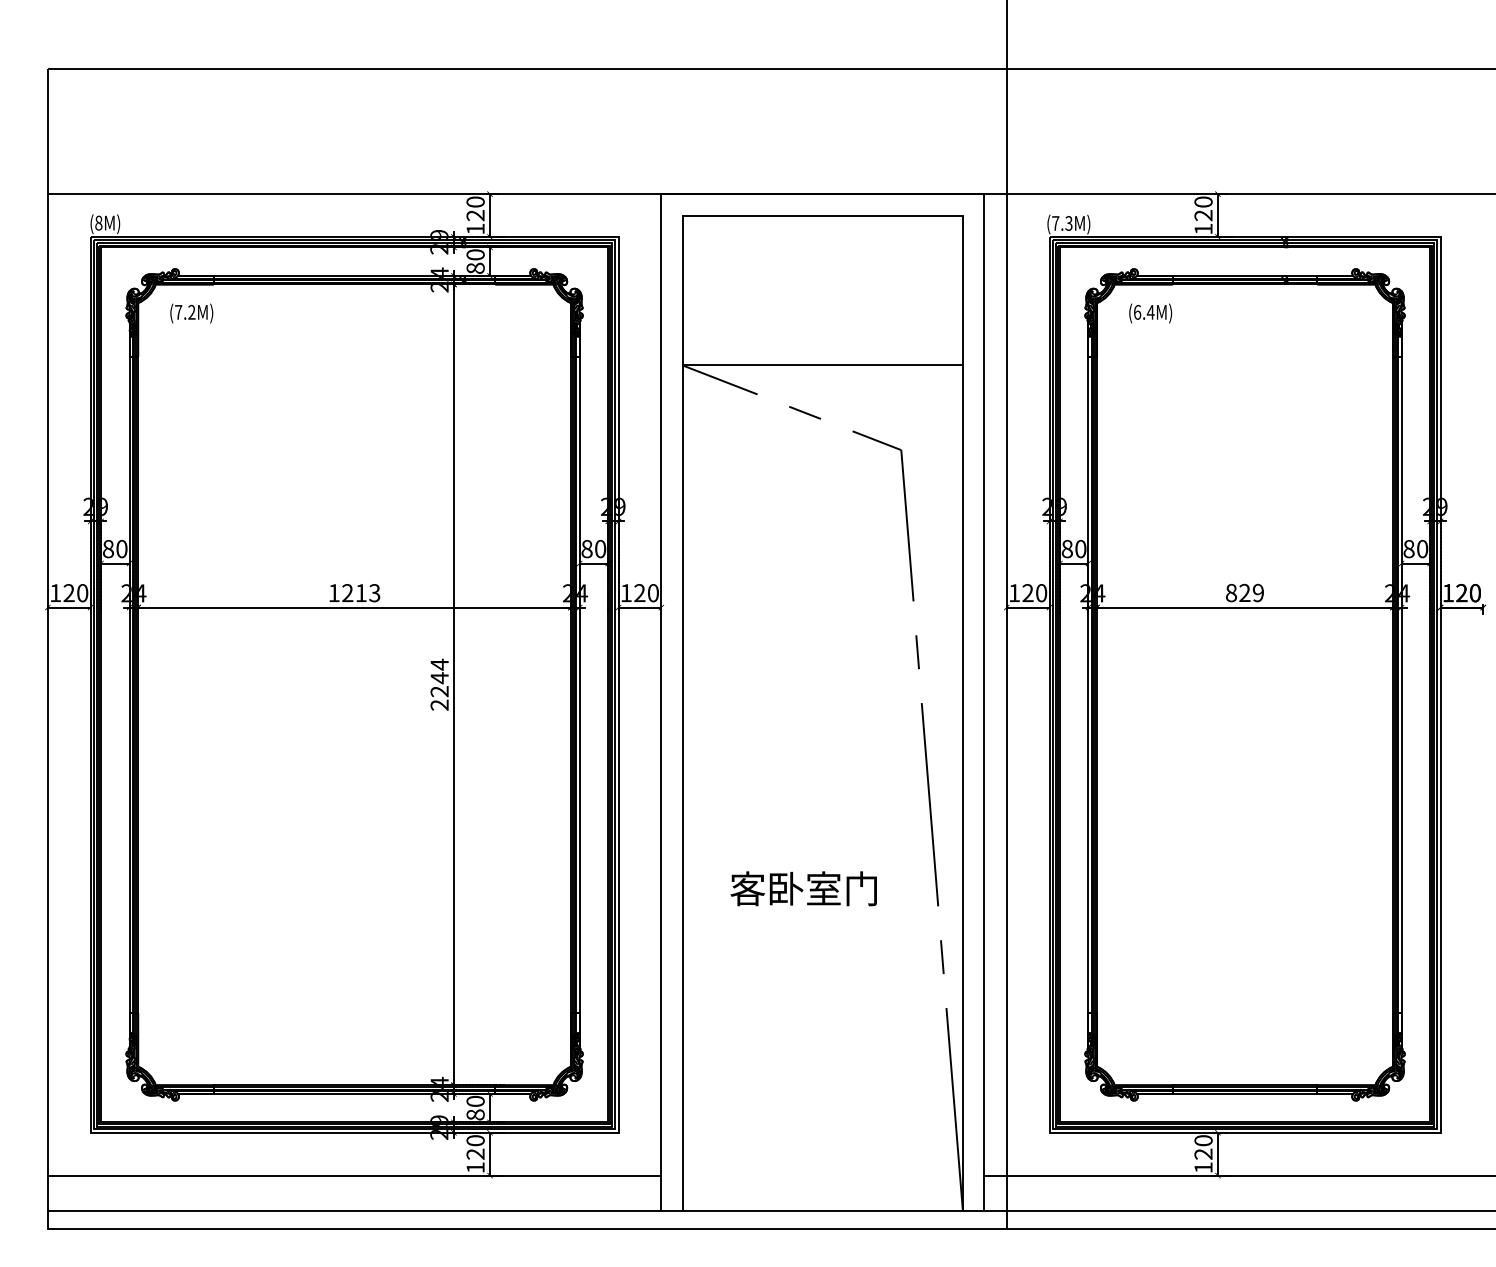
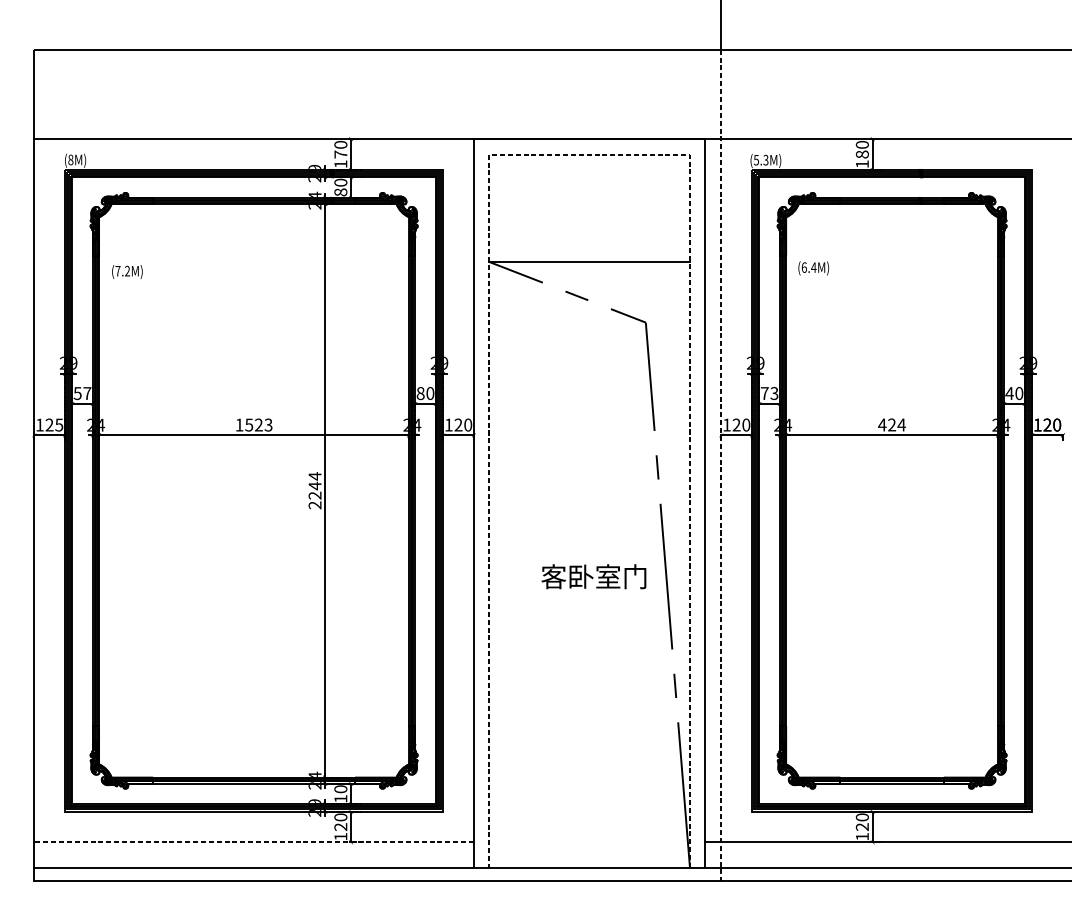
text: (475, 215) -> (340, 154), 120 -> 170
line: (822, 215) -> (589, 154), solid -> dashed
text: (1203, 215) -> (862, 154), 120 -> 180
text: (1055, 223) -> (756, 160), (7.3M) -> (5.3M)
text: (191, 313) -> (127, 272), moved
text: (1150, 313) -> (813, 268), moved
text: (114, 548) -> (82, 393), 80 -> 57
text: (1073, 549) -> (769, 393), 80 -> 73
text: (1409, 549) -> (1009, 393), 80 -> 40
text: (1244, 592) -> (891, 424), 829 -> 424
text: (82, 593) -> (59, 425), 120 -> 125
text: (354, 593) -> (254, 425), 1213 -> 1523
line: (1006, 649) -> (721, 465), solid -> dashed
text: (803, 888) -> (593, 576), moved
text: (475, 1114) -> (340, 798), 80 -> 10
line: (354, 1175) -> (254, 842), solid -> dashed

